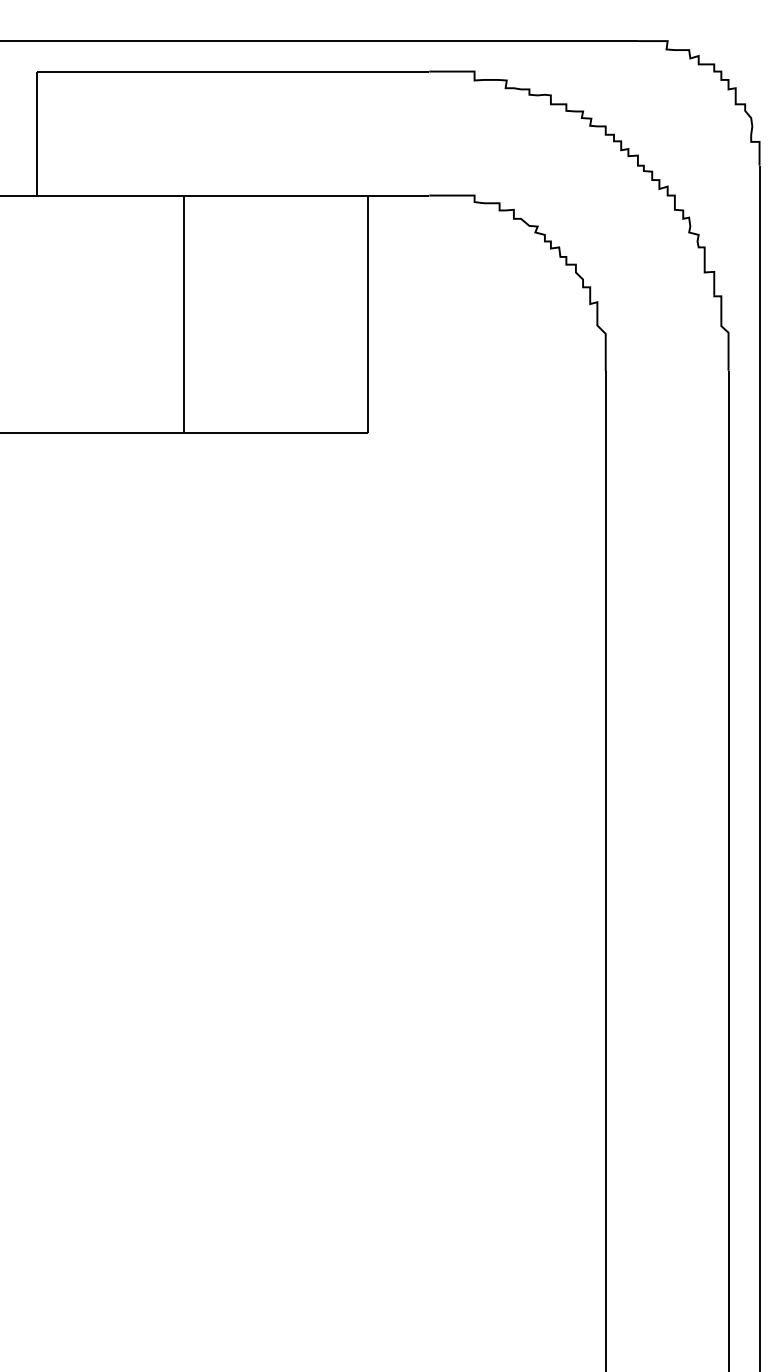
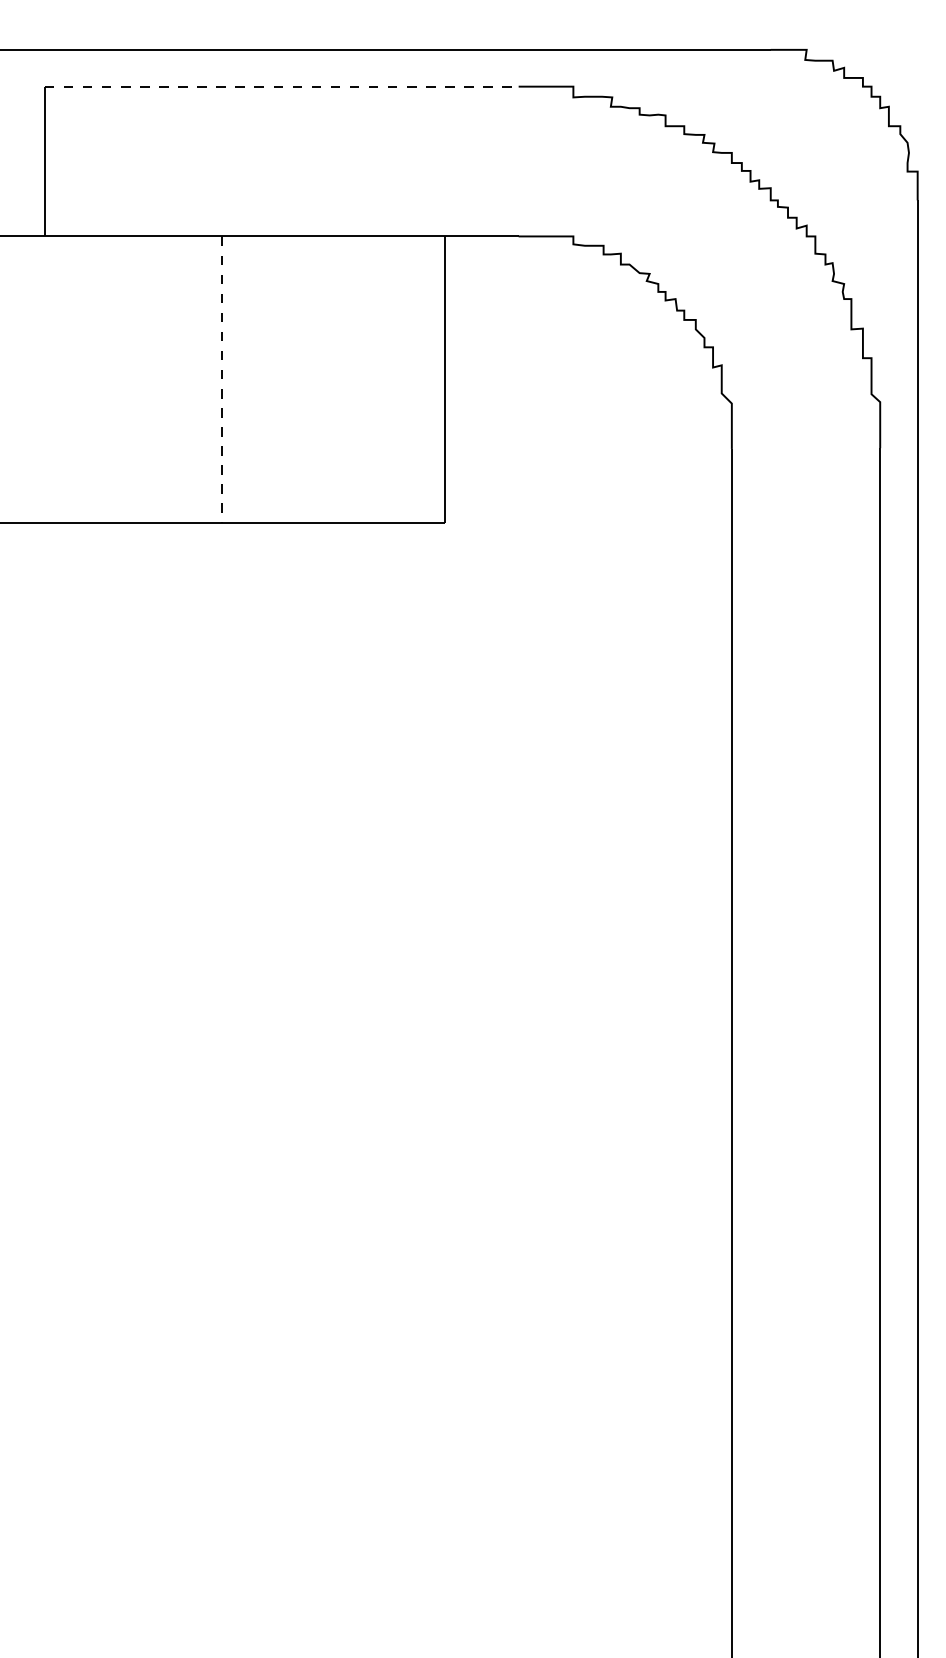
line: (233, 71) -> (282, 86), solid -> dashed
line: (183, 314) -> (221, 380), solid -> dashed

